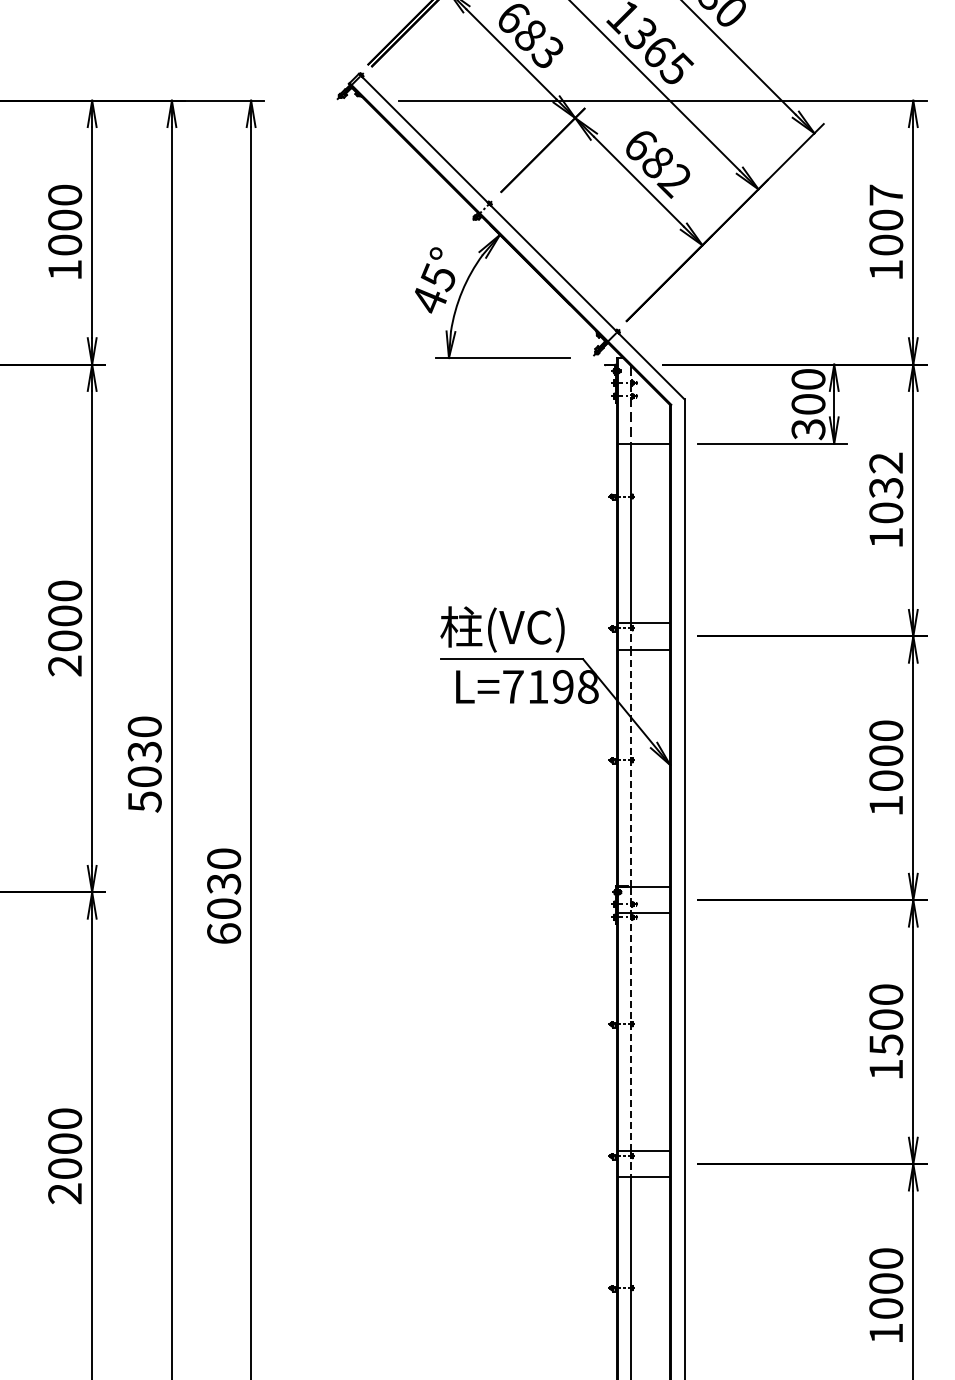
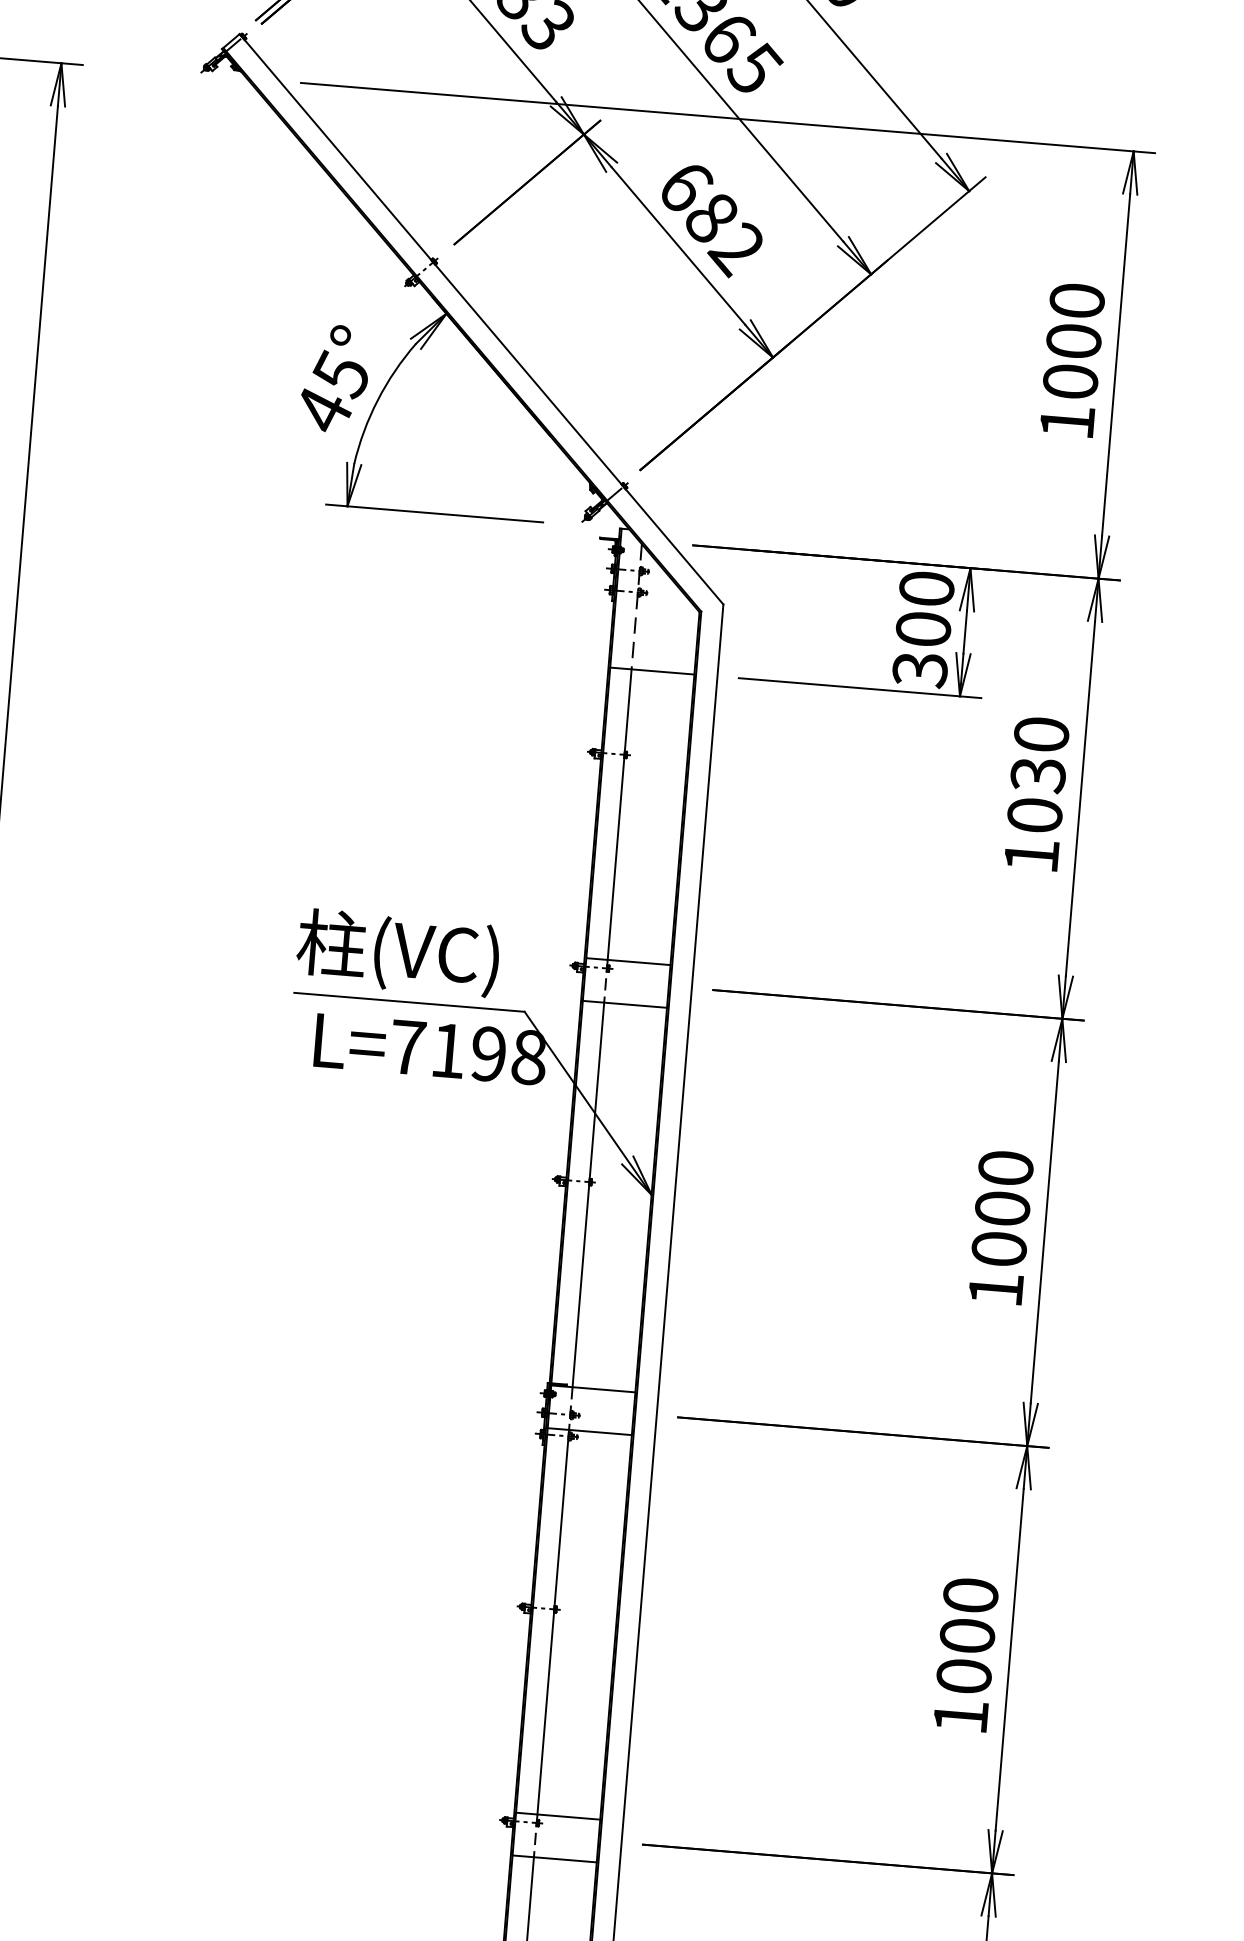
text: (886, 194) -> (1077, 299), 1007 -> 1000
text: (886, 462) -> (1042, 733), 1032 -> 1030
line: (631, 768) -> (588, 1195), dashed -> solid
line: (631, 1032) -> (553, 1622), dashed -> solid
text: (886, 1044) -> (964, 1676), 1500 -> 1000

